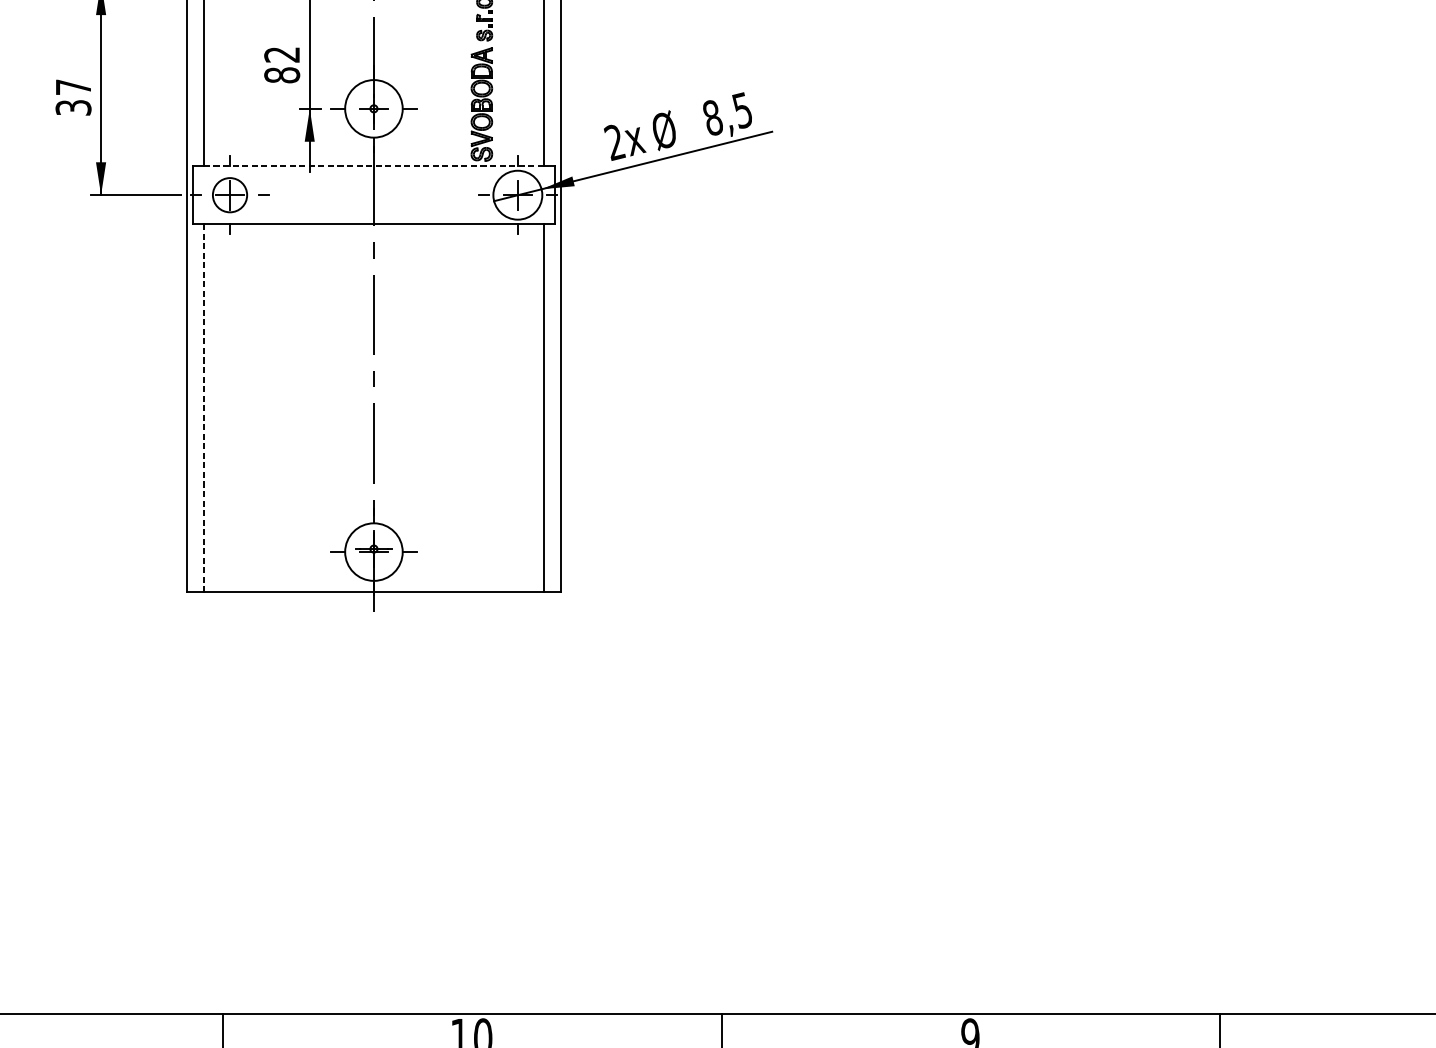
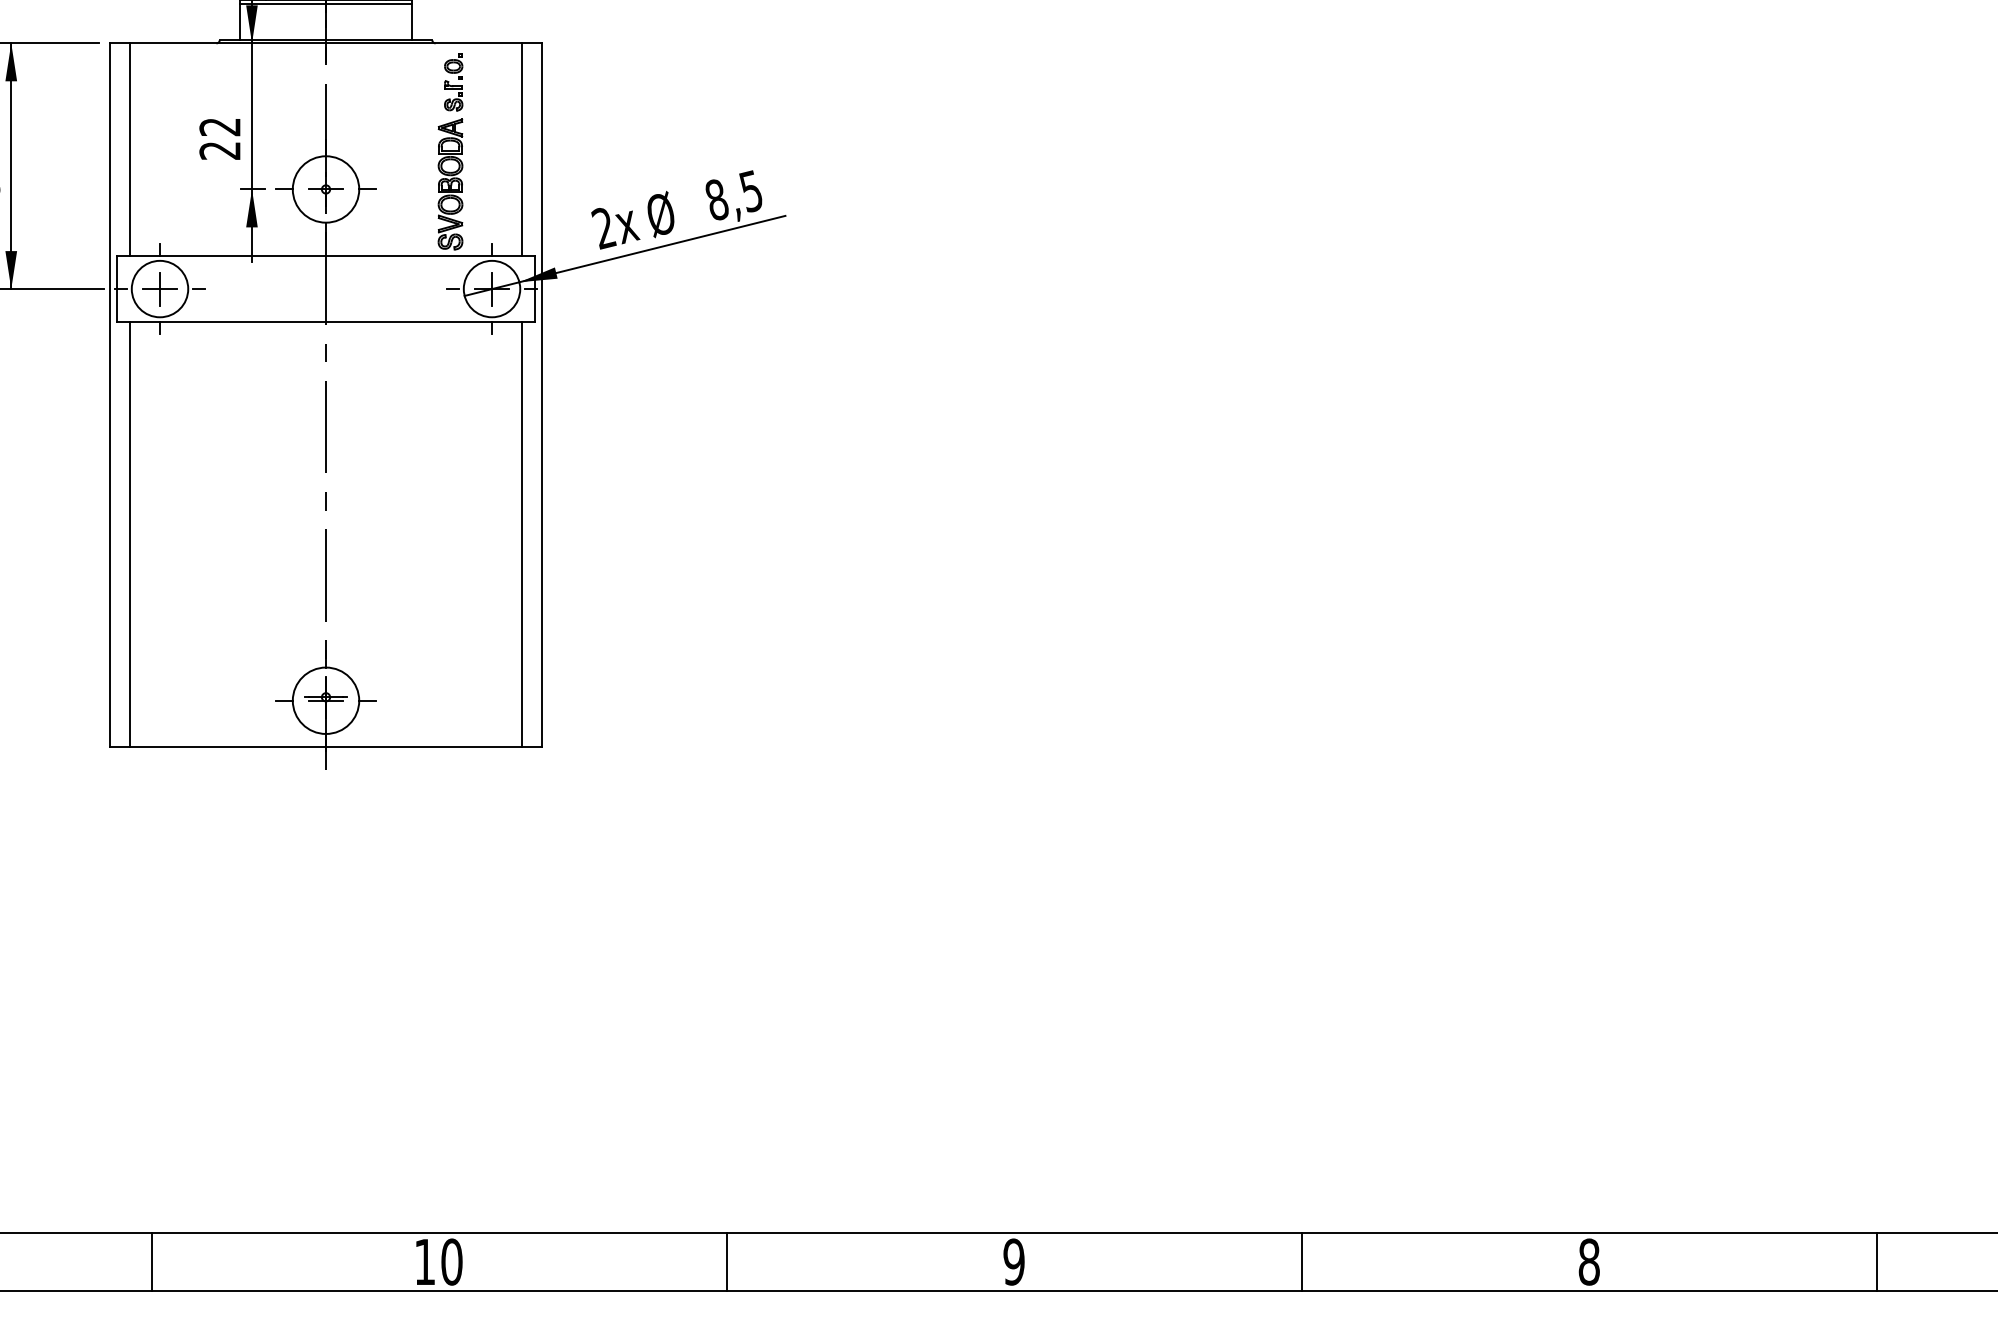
text: (281, 75) -> (219, 150), 82 -> 22
line: (374, 166) -> (326, 255), dashed -> solid
circle: (229, 194) -> (159, 288), size x1.43
line: (204, 407) -> (130, 534), dashed -> solid

